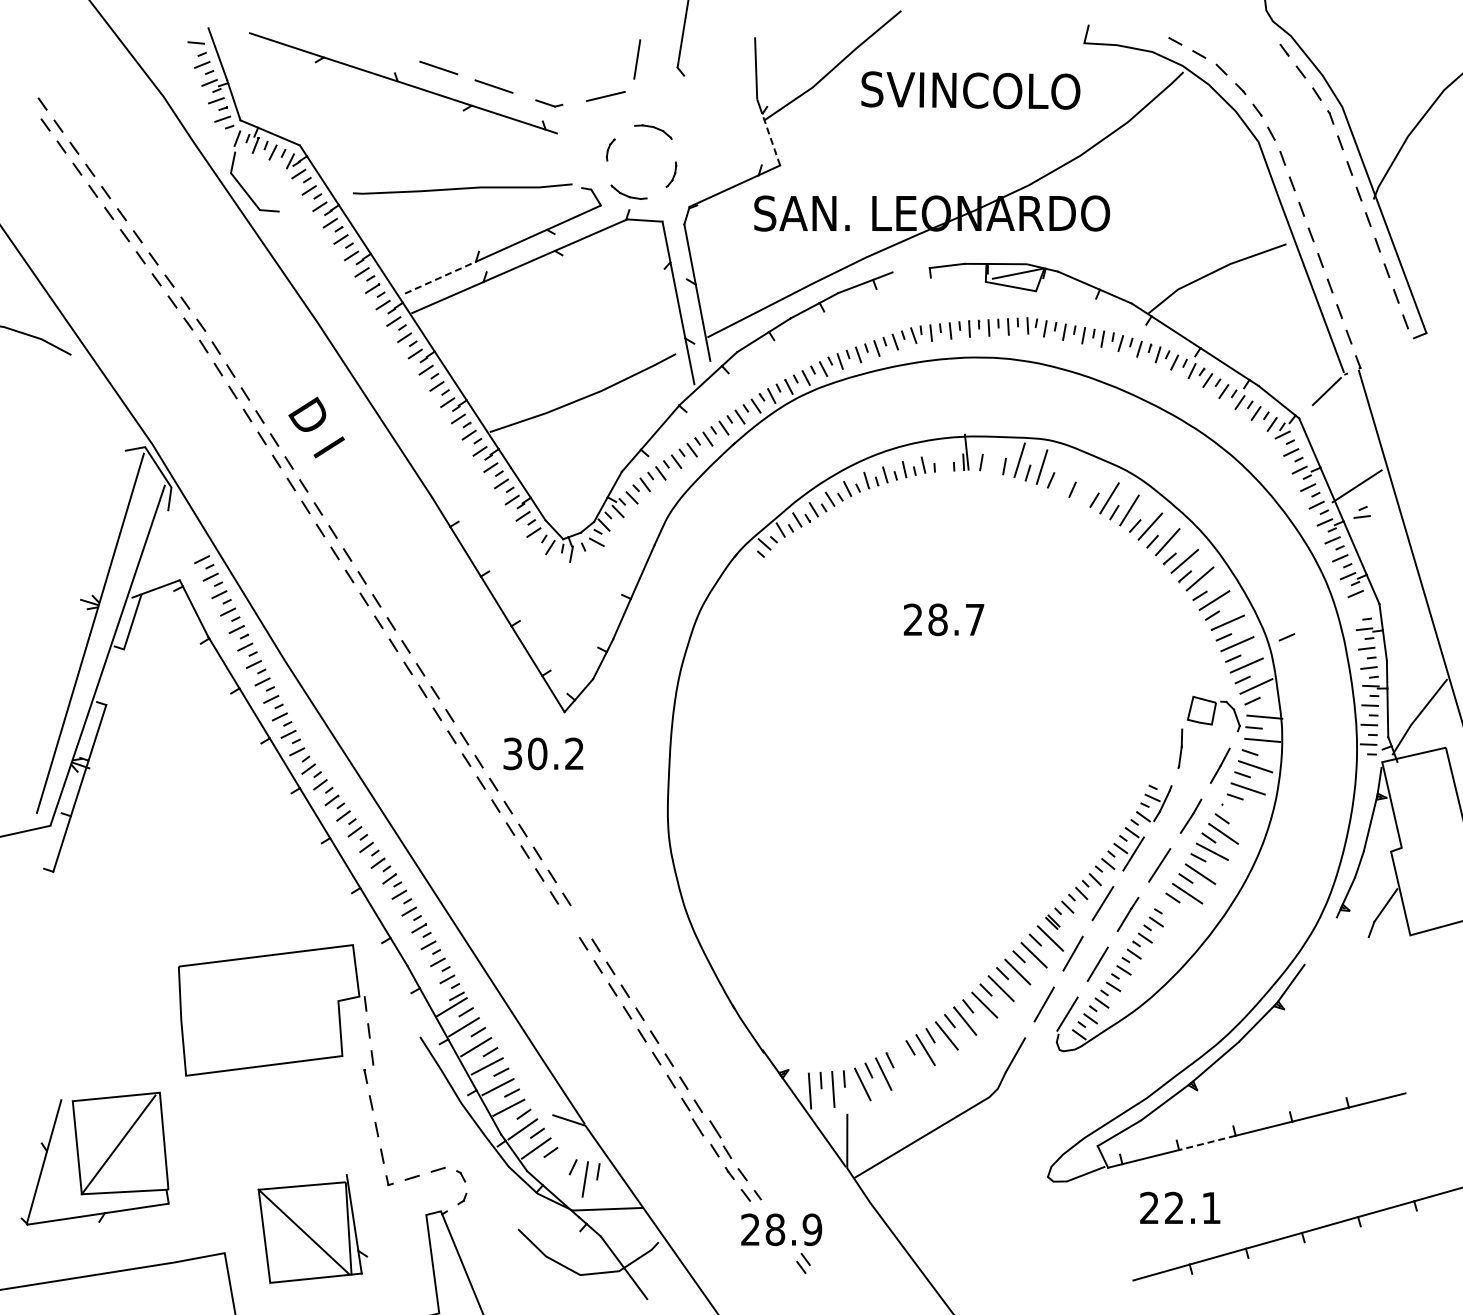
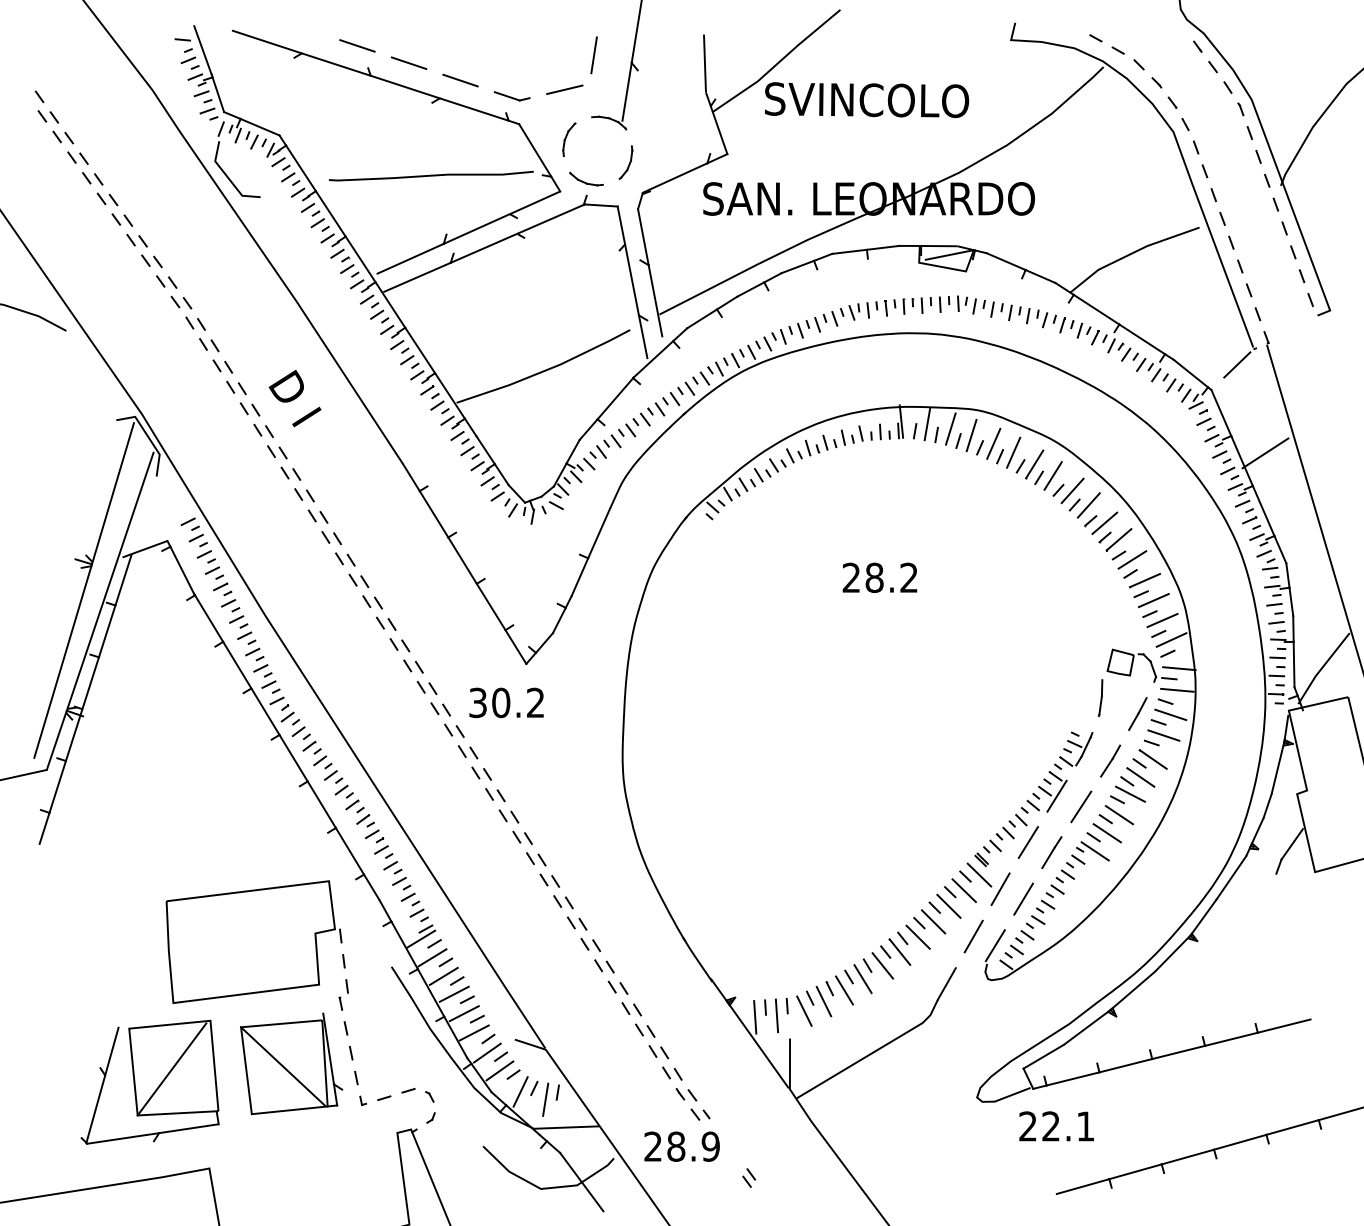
line: (383, 49) -> (357, 45), added
text: (970, 90) -> (866, 100), moved
line: (672, 98) -> (626, 91), added
part: (548, 103) -> (511, 96), size x1.43
line: (771, 139) -> (719, 129), dashed -> solid
part: (610, 149) -> (569, 139), size x1.67
line: (573, 161) -> (534, 150), added
part: (671, 174) -> (626, 162), size x1.43
line: (910, 270) -> (848, 252), added
line: (440, 277) -> (410, 258), dashed -> solid
line: (994, 454) -> (927, 423), added
line: (943, 463) -> (879, 432), added
line: (1065, 476) -> (993, 444), added
line: (1087, 485) -> (1014, 452), added
part: (1361, 512) -> (1269, 564), moved
text: (974, 619) -> (908, 577), 28.7 -> 28.2
line: (1286, 637) -> (1199, 594), removed
line: (115, 677) -> (107, 631), added
line: (1236, 814) -> (1152, 759), added
line: (47, 888) -> (44, 828), added
line: (1174, 912) -> (1095, 850), added
part: (575, 921) -> (536, 859), added
line: (1320, 941) -> (1231, 877), added
line: (905, 1062) -> (844, 990), added
part: (706, 1128) -> (658, 1052), size x0.71
line: (1206, 1143) -> (1124, 1066), dashed -> solid
part: (94, 1158) -> (149, 1082), moved
line: (558, 1170) -> (520, 1091), added
text: (1180, 1207) -> (1056, 1125), moved
part: (312, 1228) -> (291, 1063), moved
text: (781, 1229) -> (682, 1146), moved

